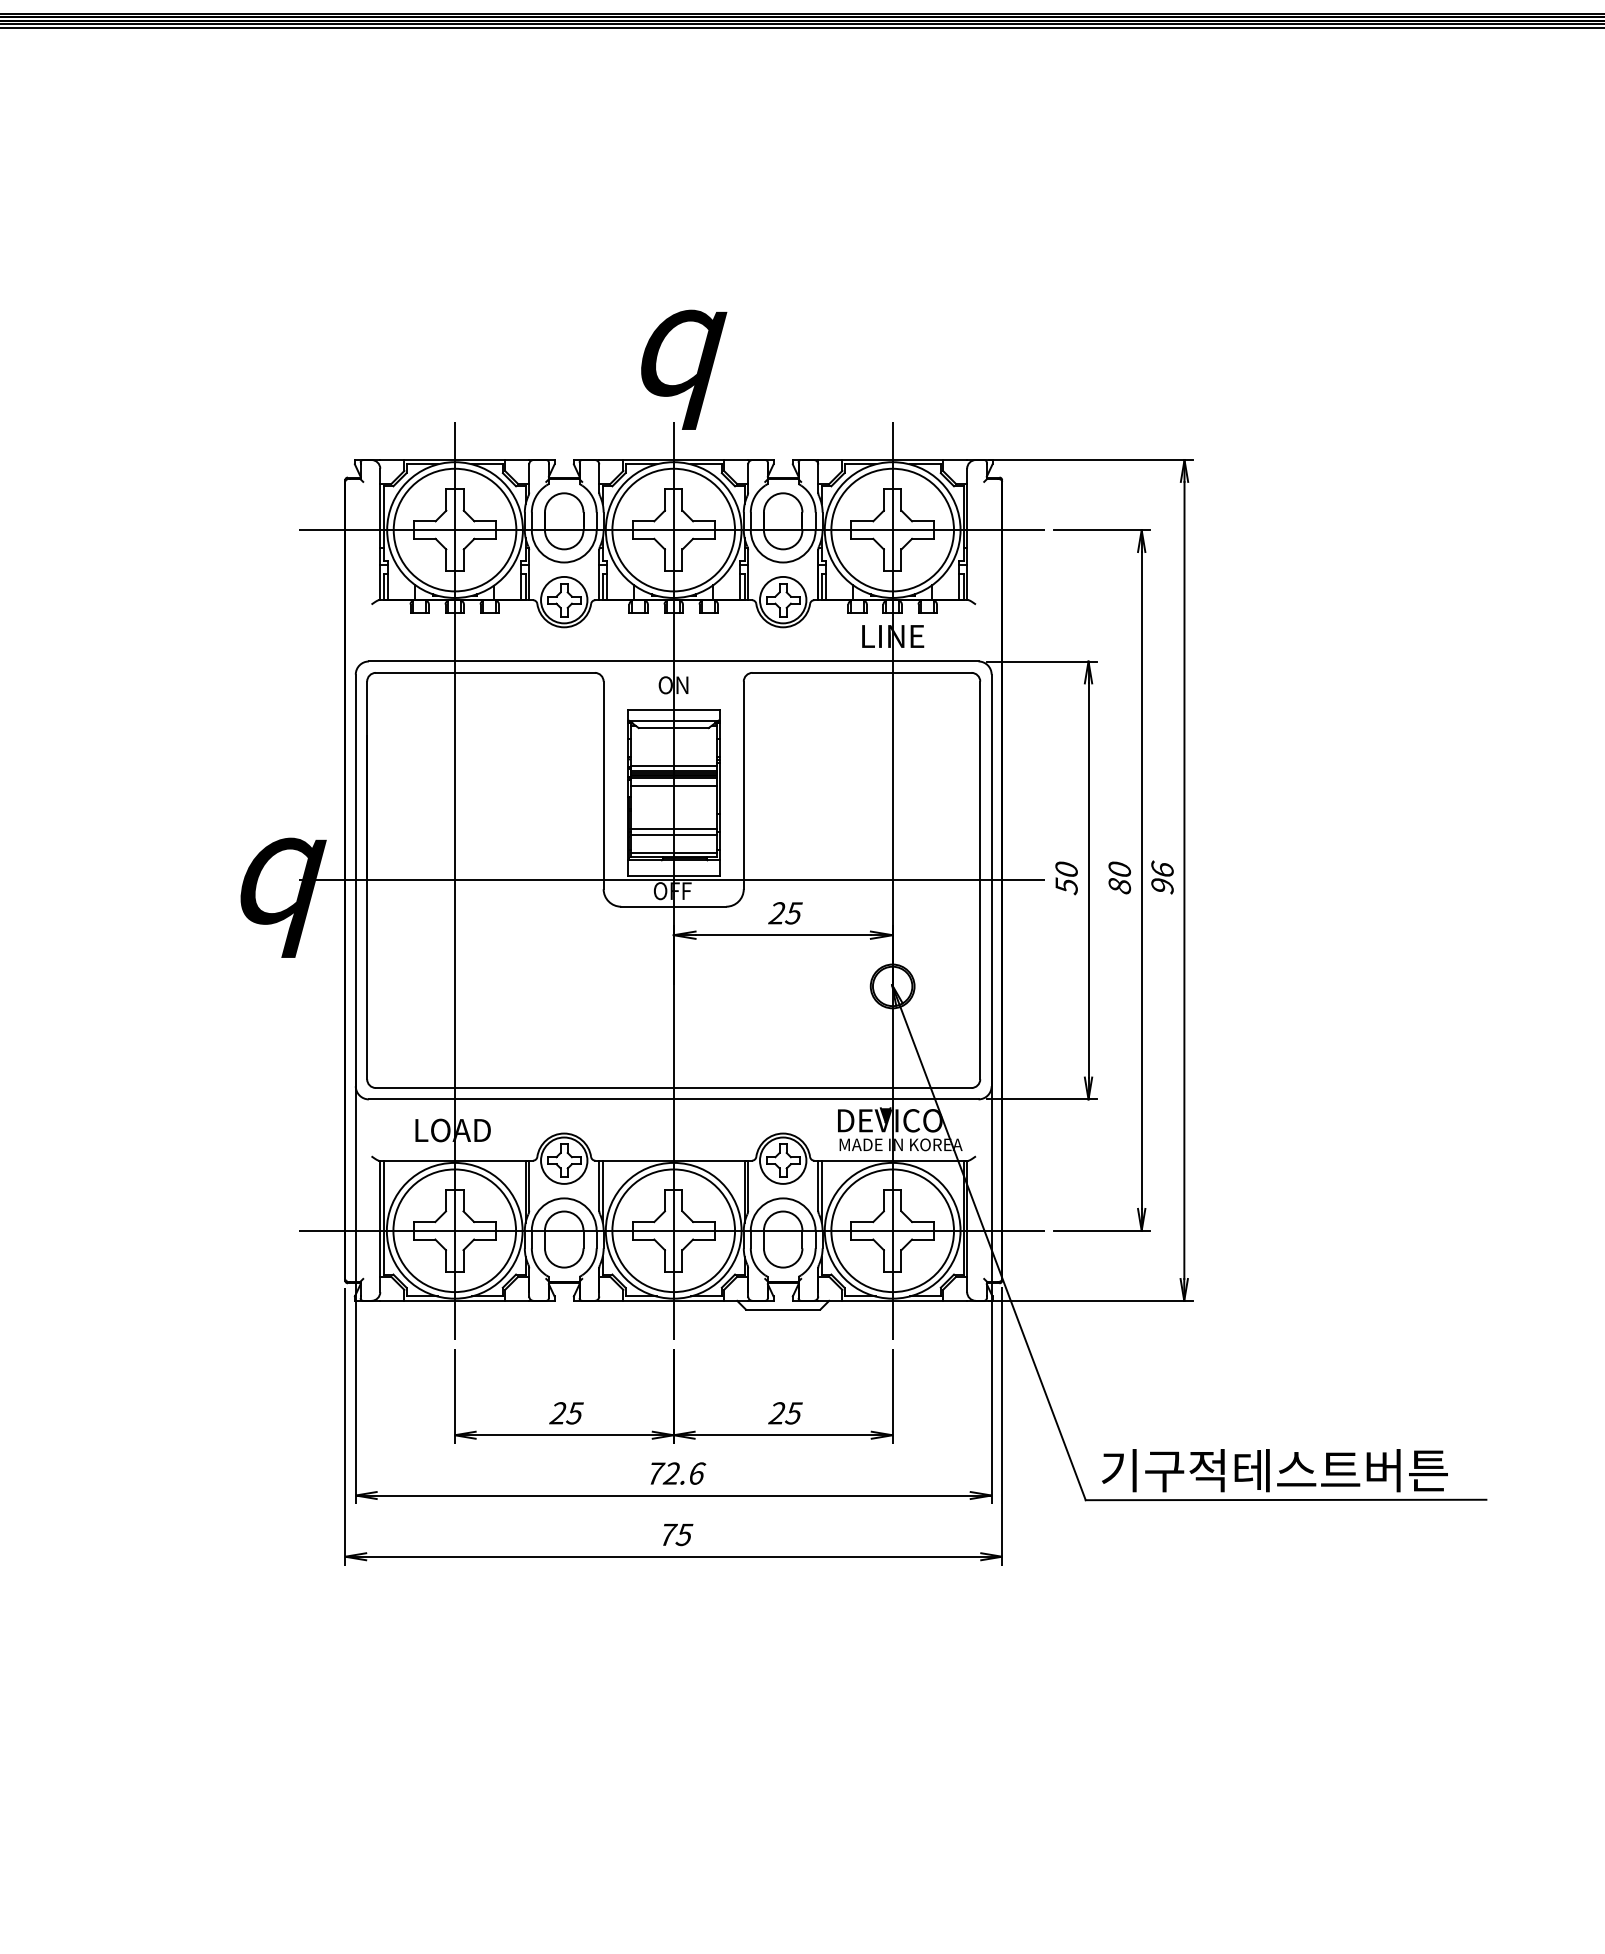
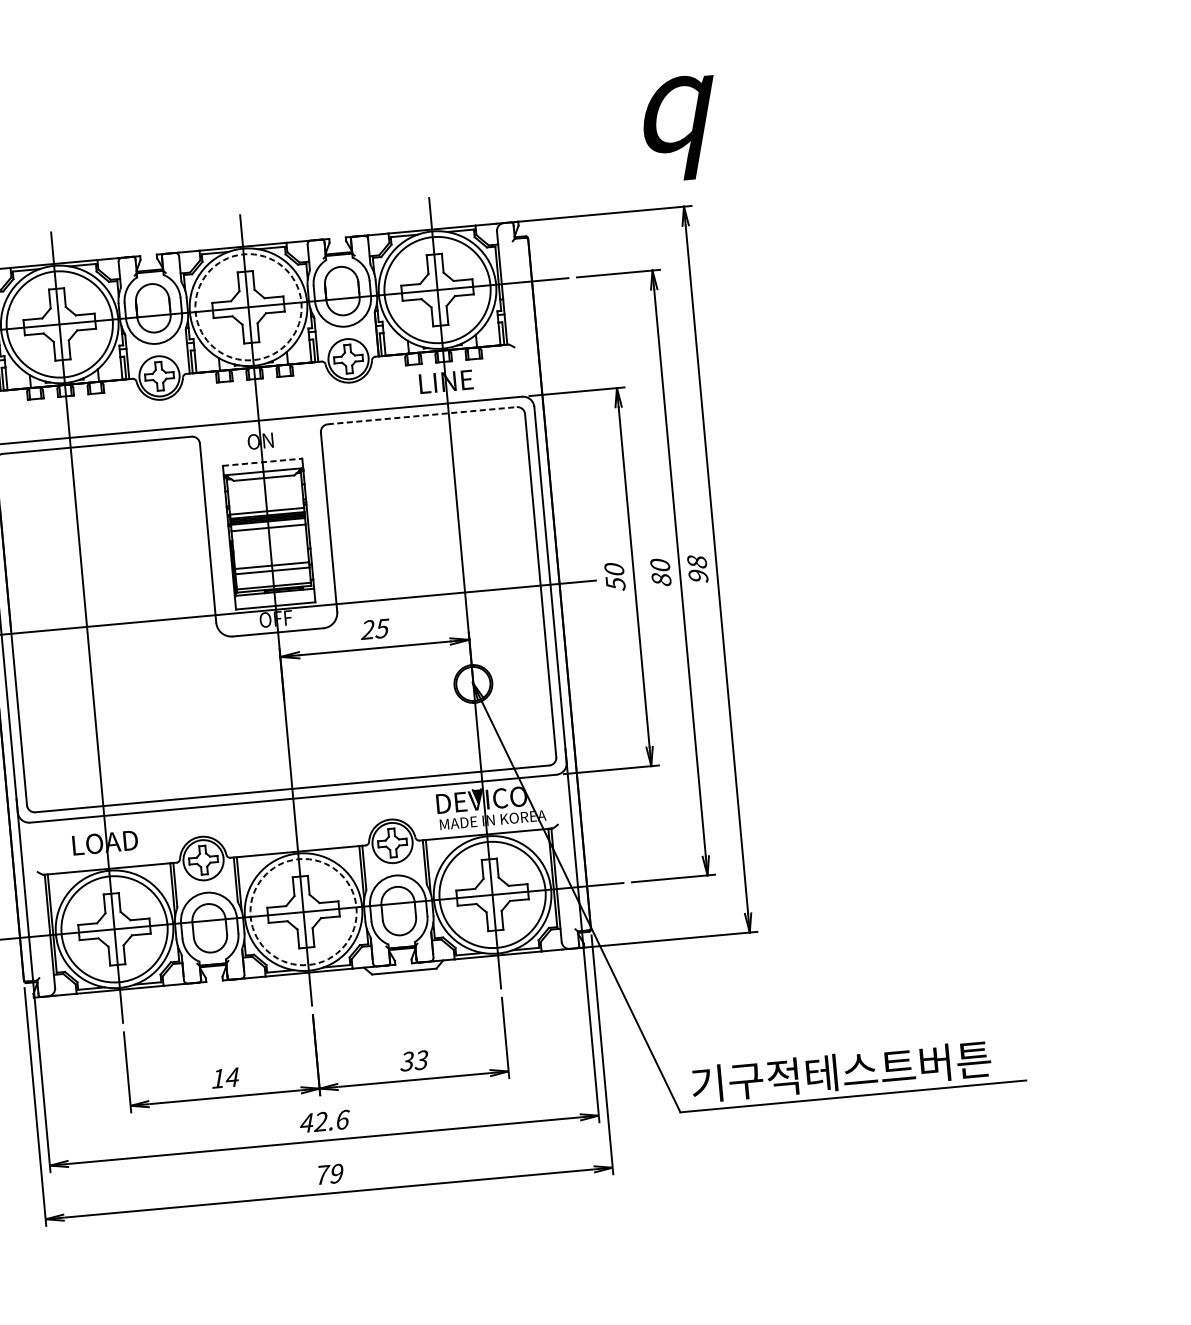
text: (684, 369) -> (681, 128), moved
circle: (673, 529) -> (248, 306), solid -> dashed
line: (862, 672) -> (422, 415), solid -> dashed
line: (673, 709) -> (262, 462), solid -> dashed
text: (1162, 868) -> (697, 560), 96 -> 98
circle: (673, 1230) -> (303, 911), solid -> dashed
text: (566, 1413) -> (225, 1078), 25 -> 14
text: (785, 1413) -> (414, 1061), 25 -> 33
text: (656, 1473) -> (307, 1123), 72.6 -> 42.6
text: (684, 1534) -> (336, 1173), 75 -> 79

